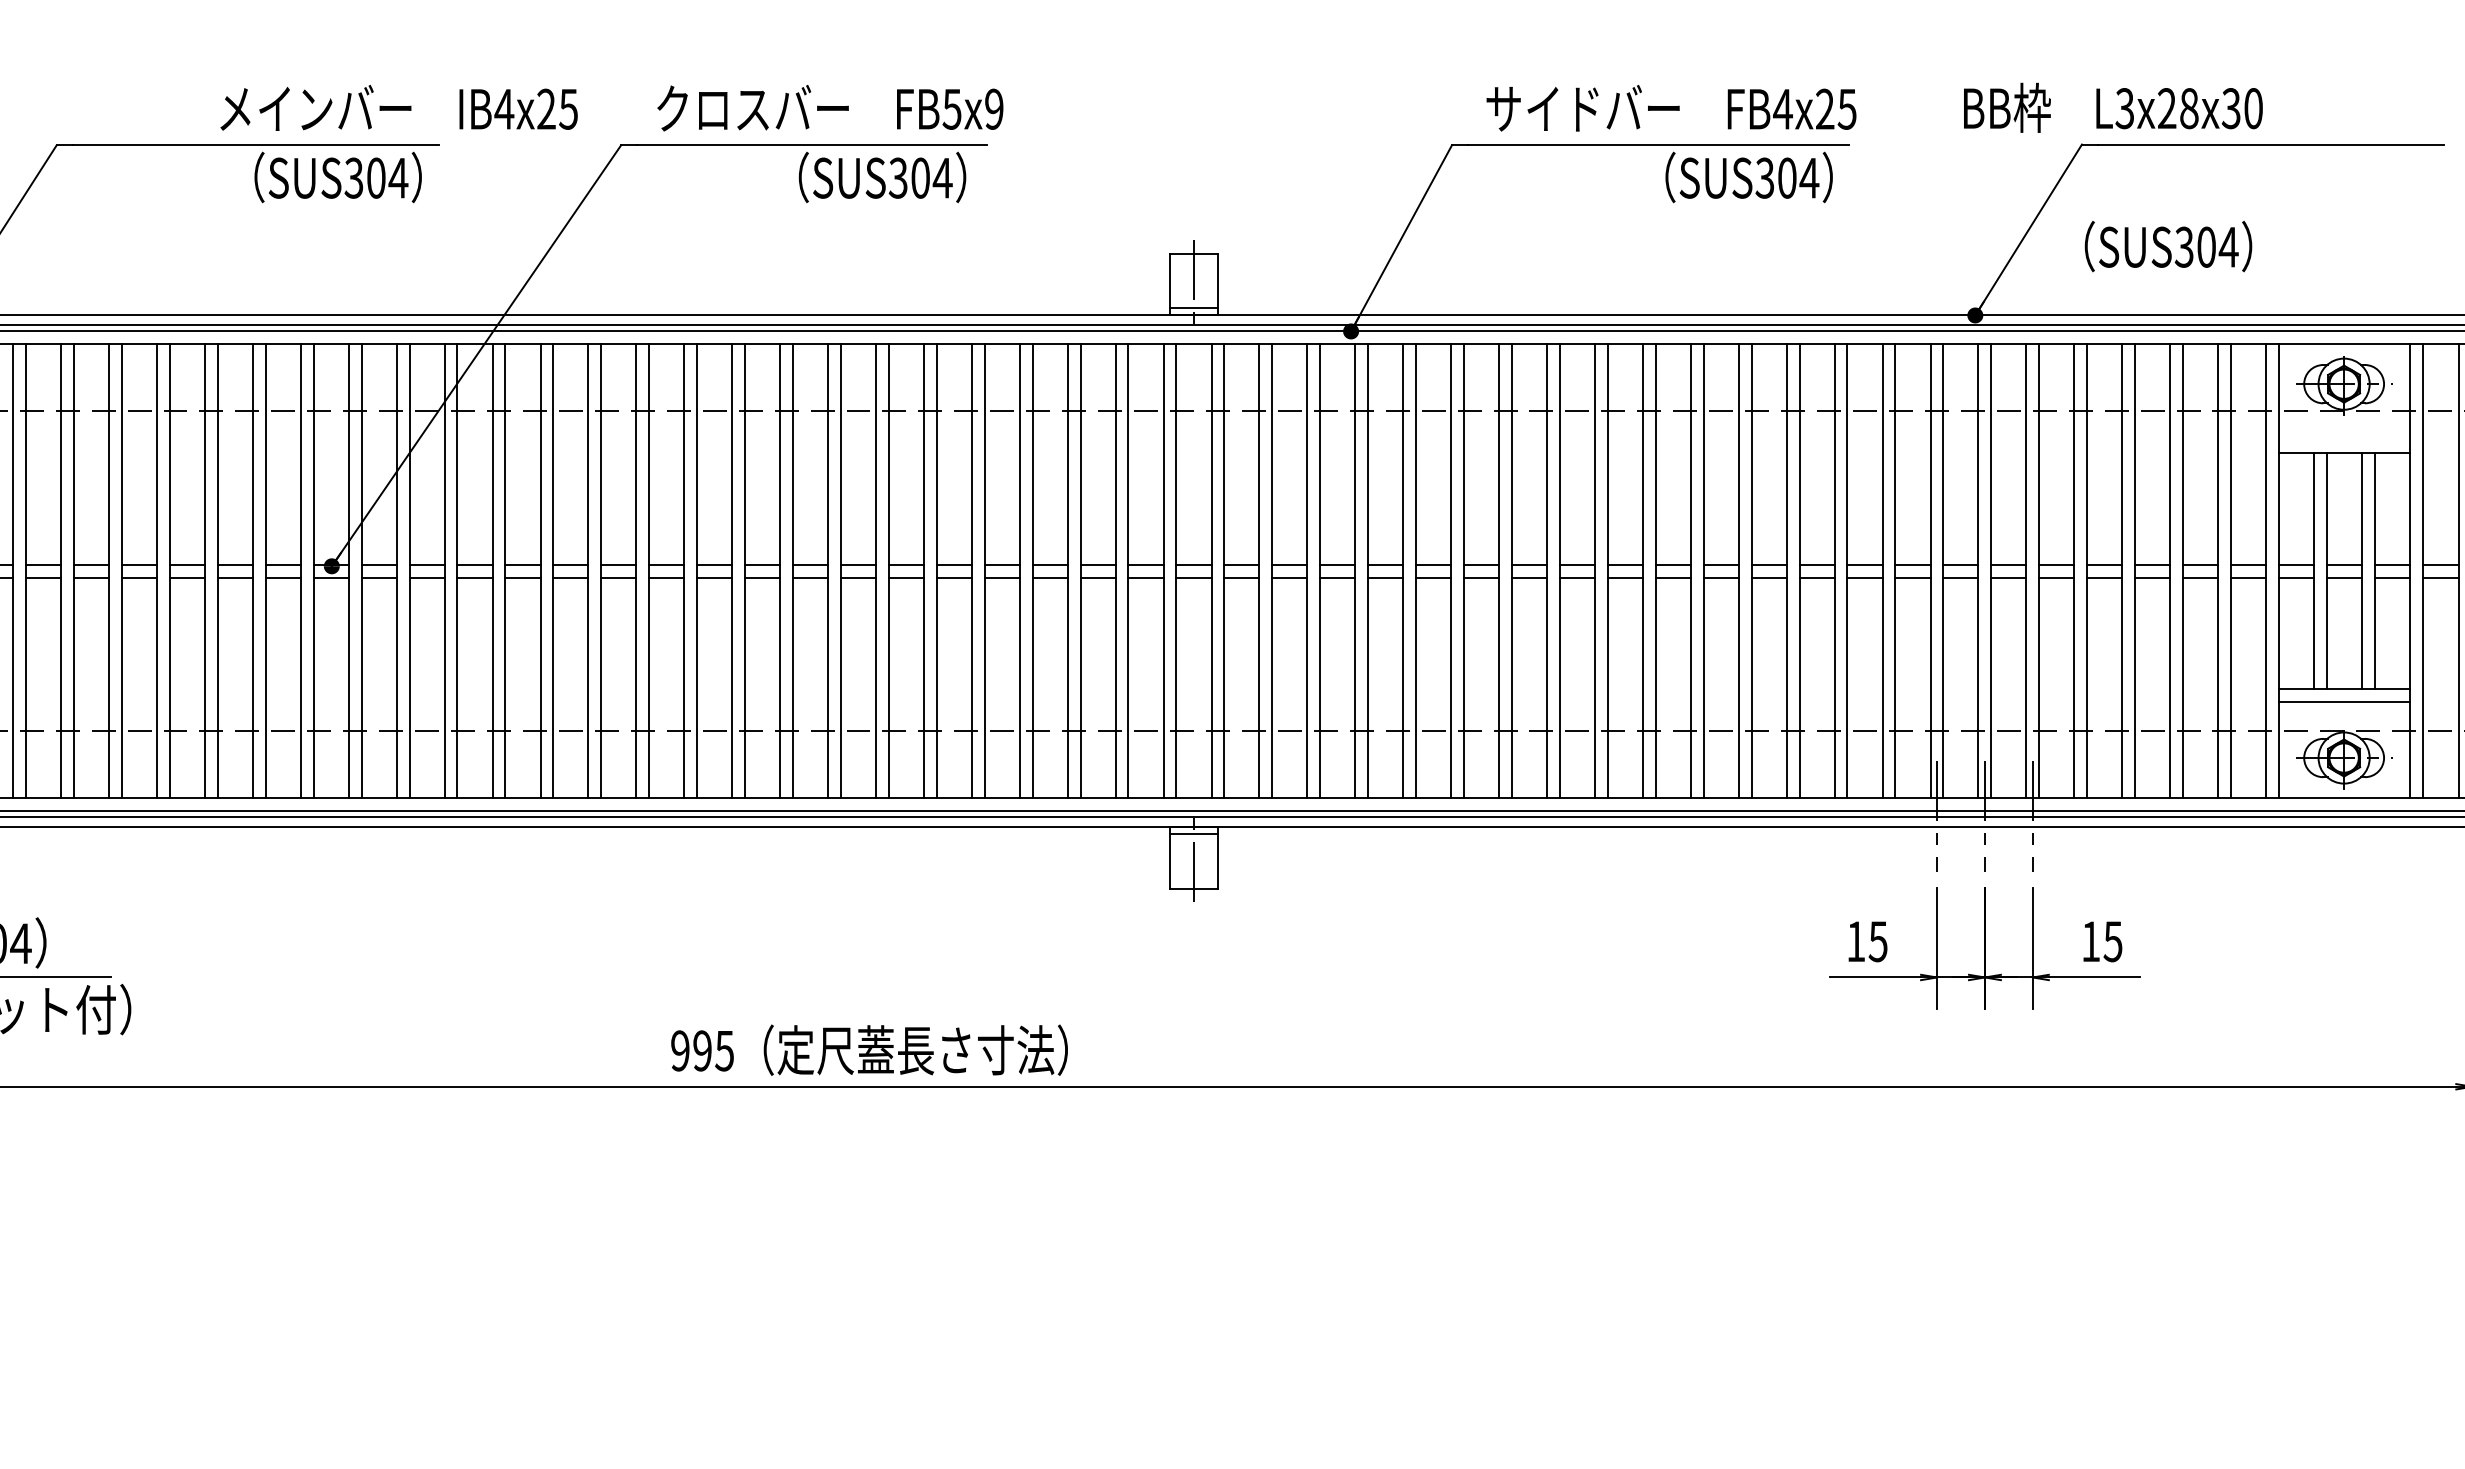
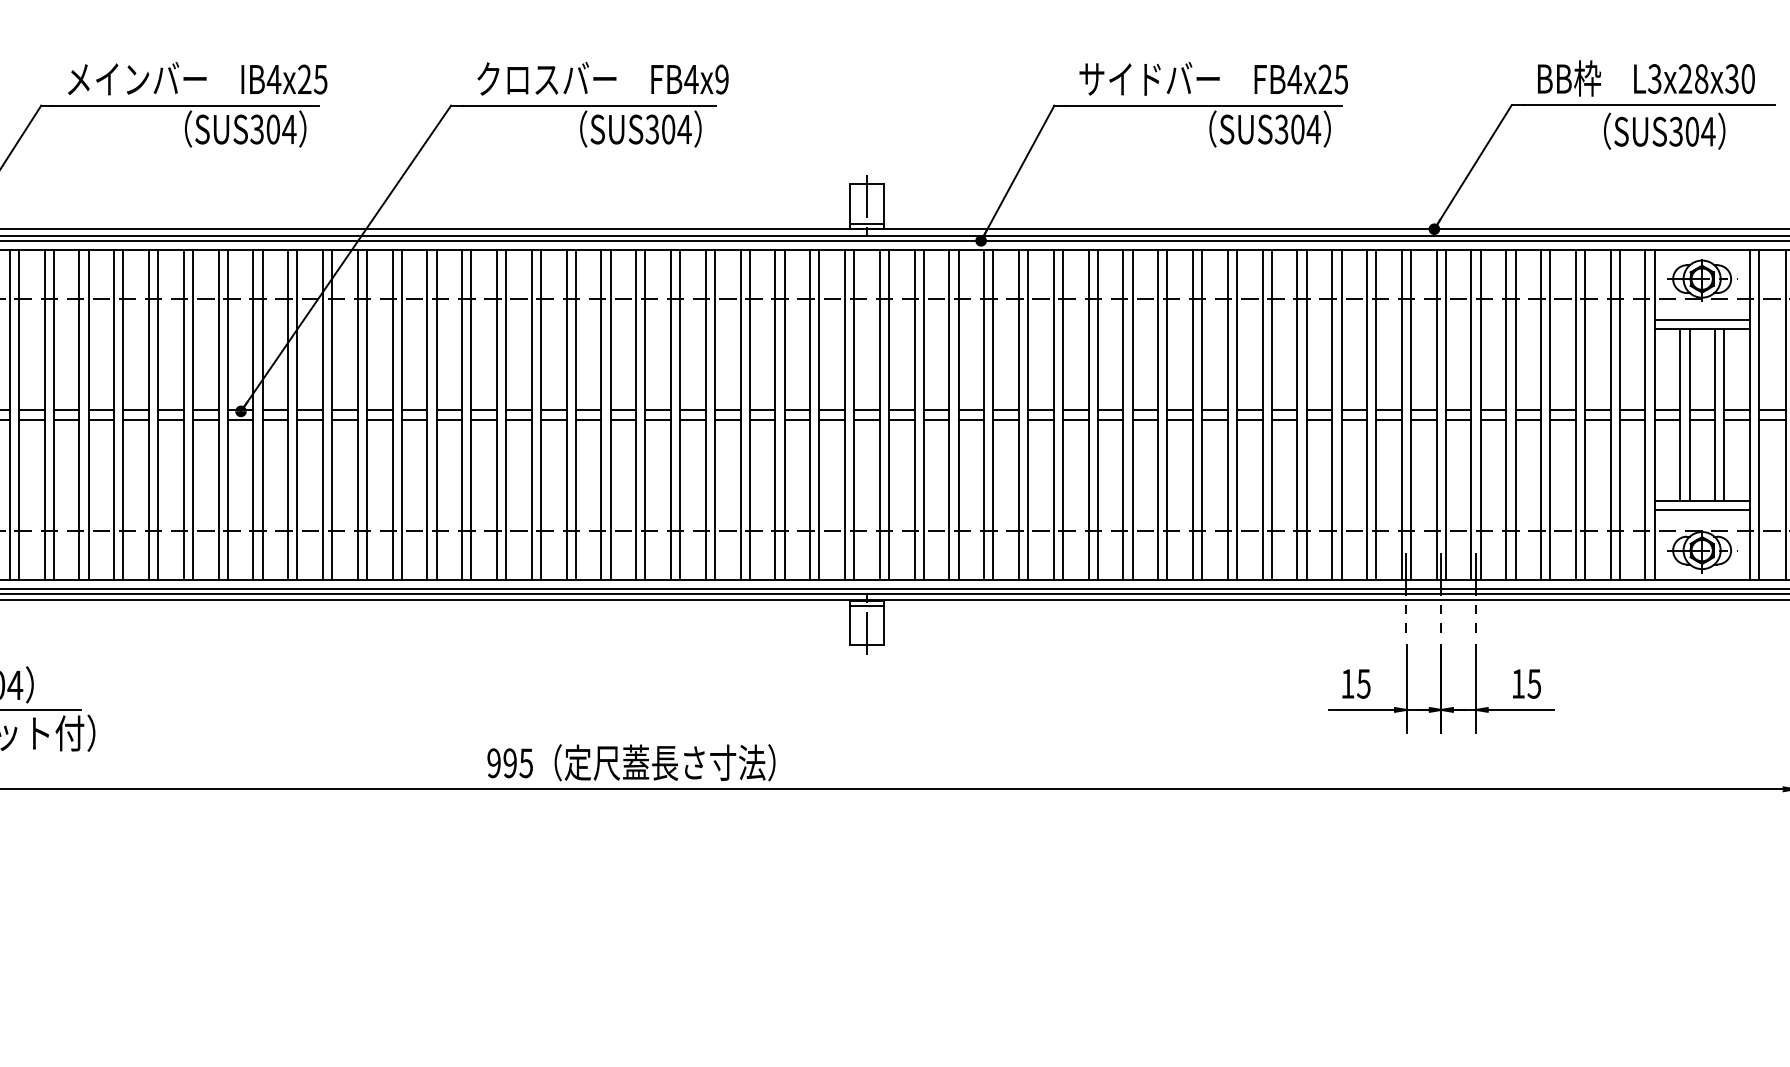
text: (398, 107) -> (197, 78), moved
text: (2113, 107) -> (1646, 78), moved
text: (952, 109) -> (691, 79), FB5x9 -> FB4x9
text: (2168, 246) -> (1664, 131), moved
line: (2343, 440) -> (1701, 320), added

